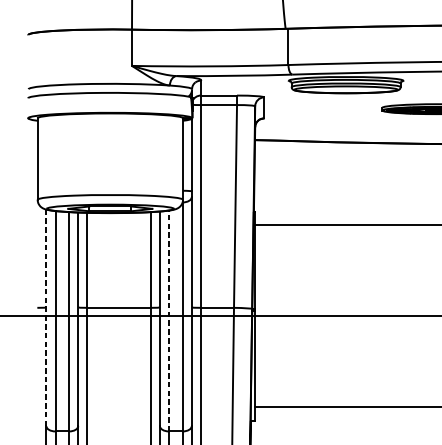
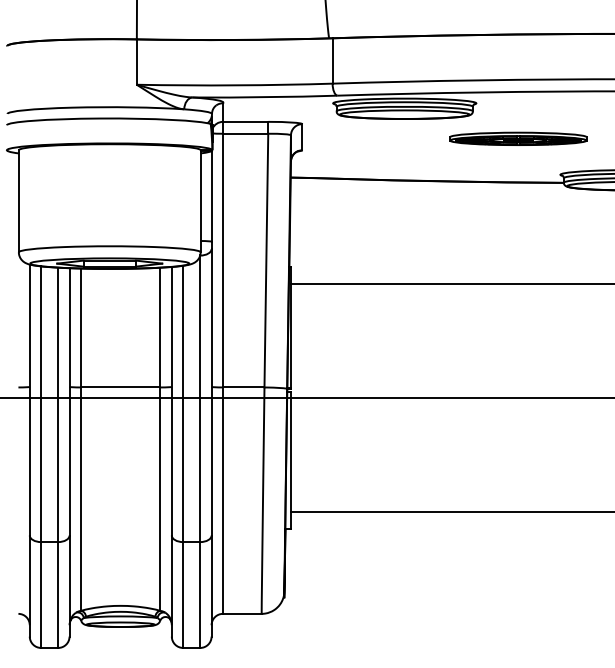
line: (46, 318) -> (29, 400), dashed -> solid
line: (169, 320) -> (183, 403), dashed -> solid

